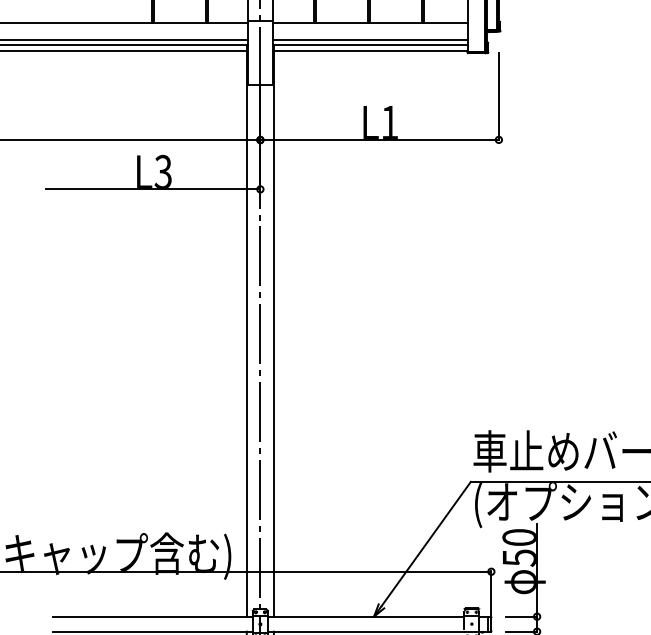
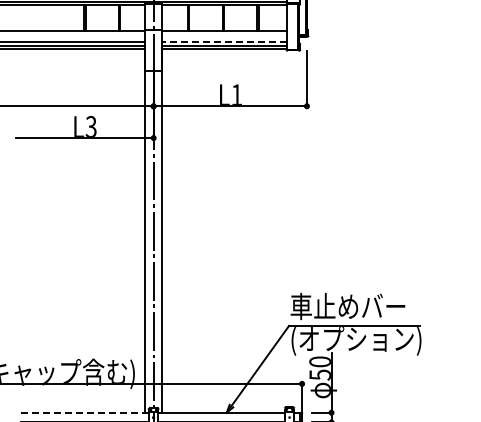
line: (370, 39) -> (224, 41), solid -> dashed
line: (154, 616) -> (85, 412), solid -> dashed

